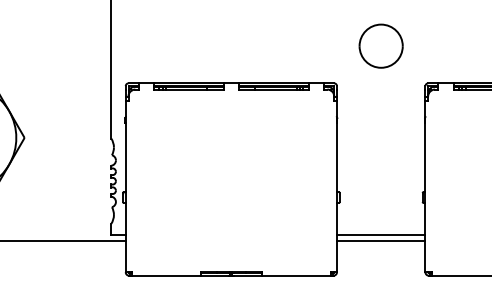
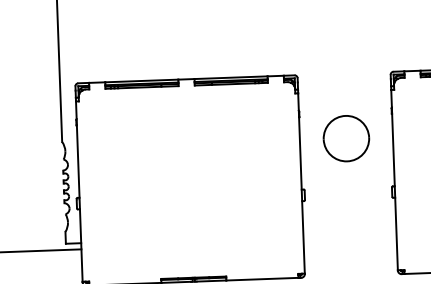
part: (380, 45) -> (345, 137), moved
line: (380, 235) -> (349, 233), removed
line: (380, 241) -> (349, 239), removed

